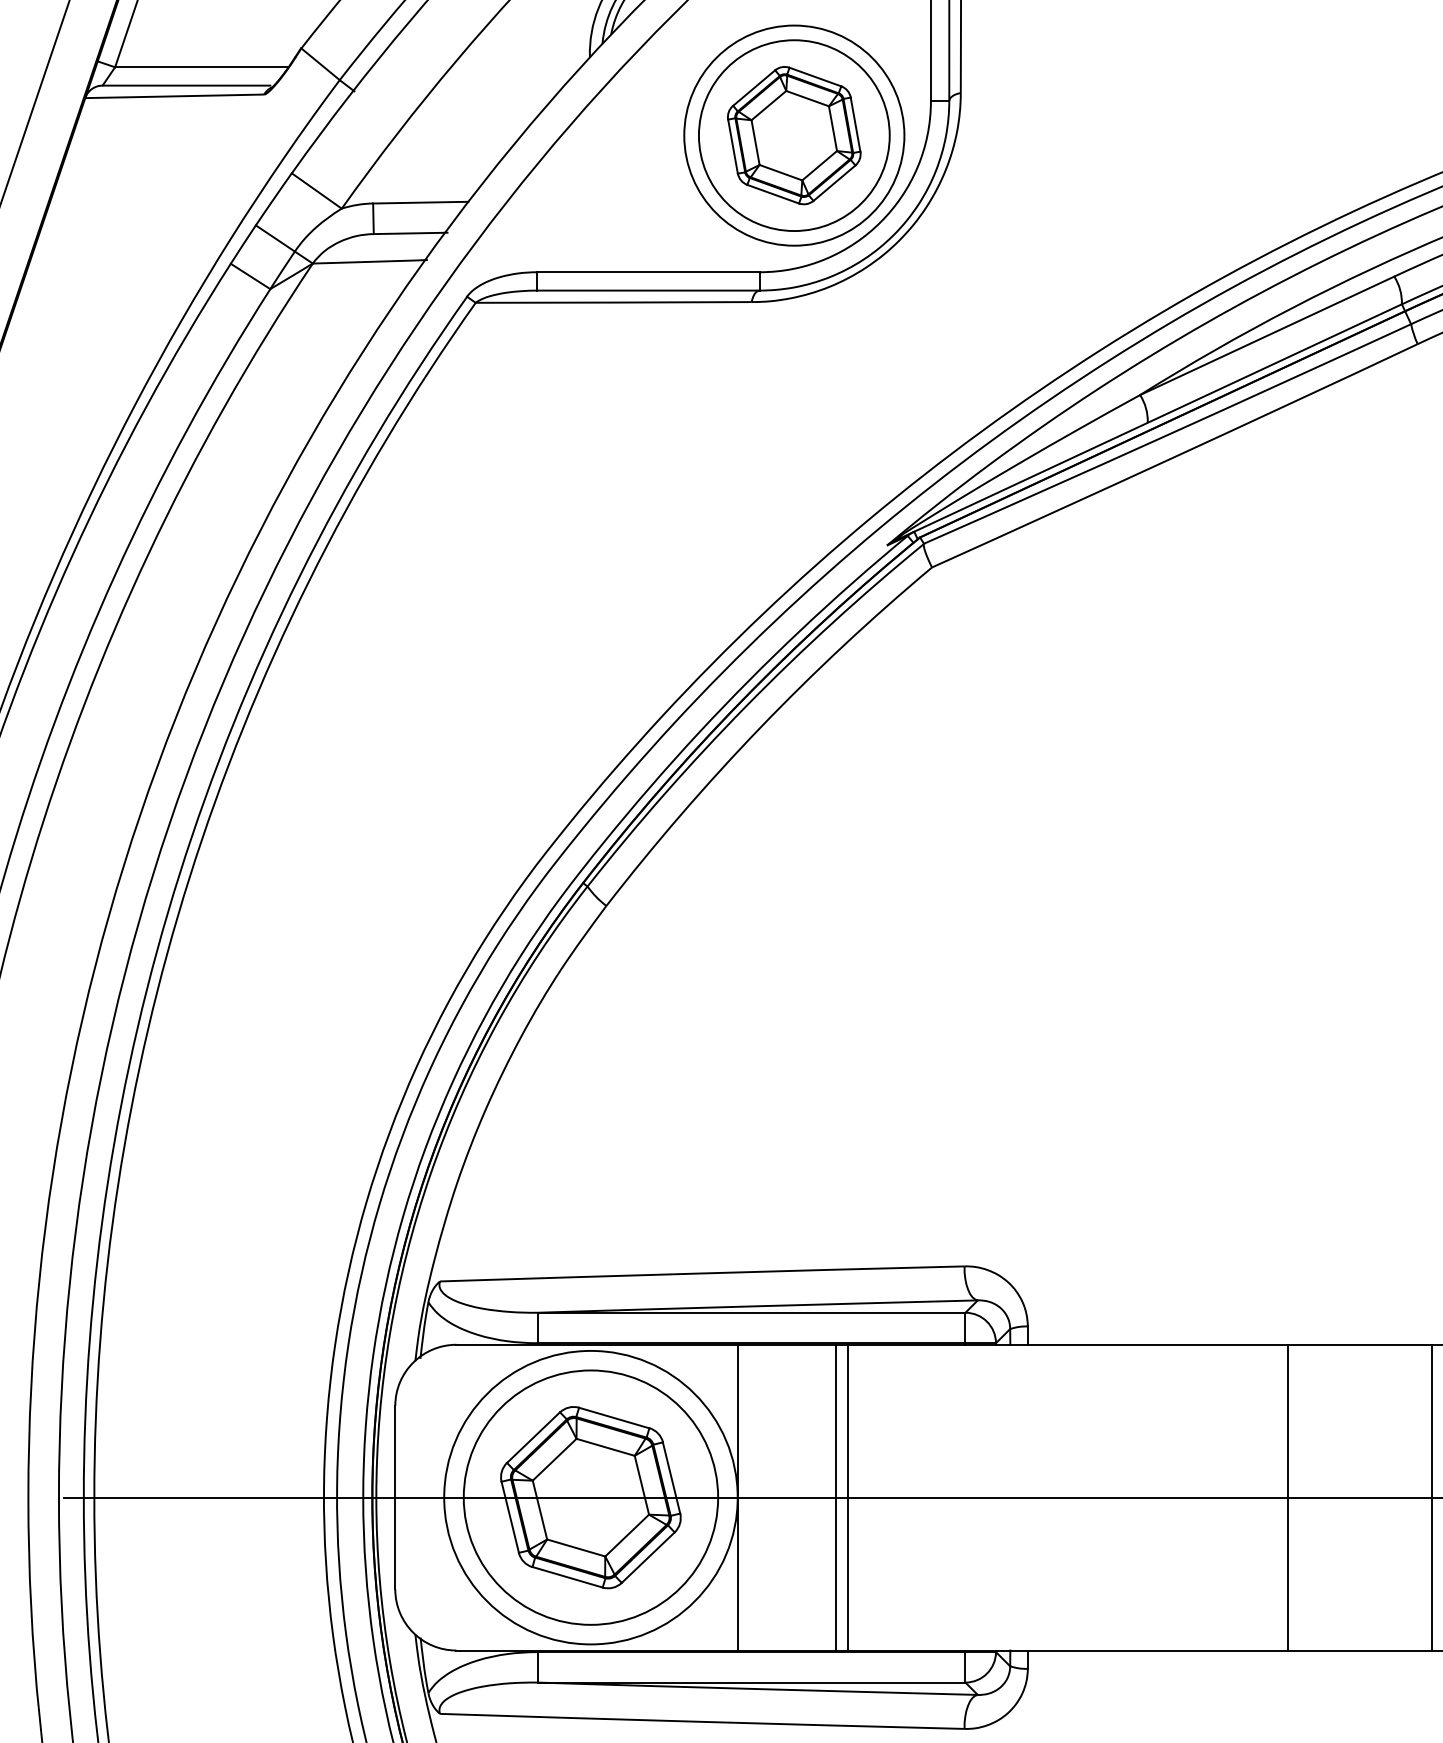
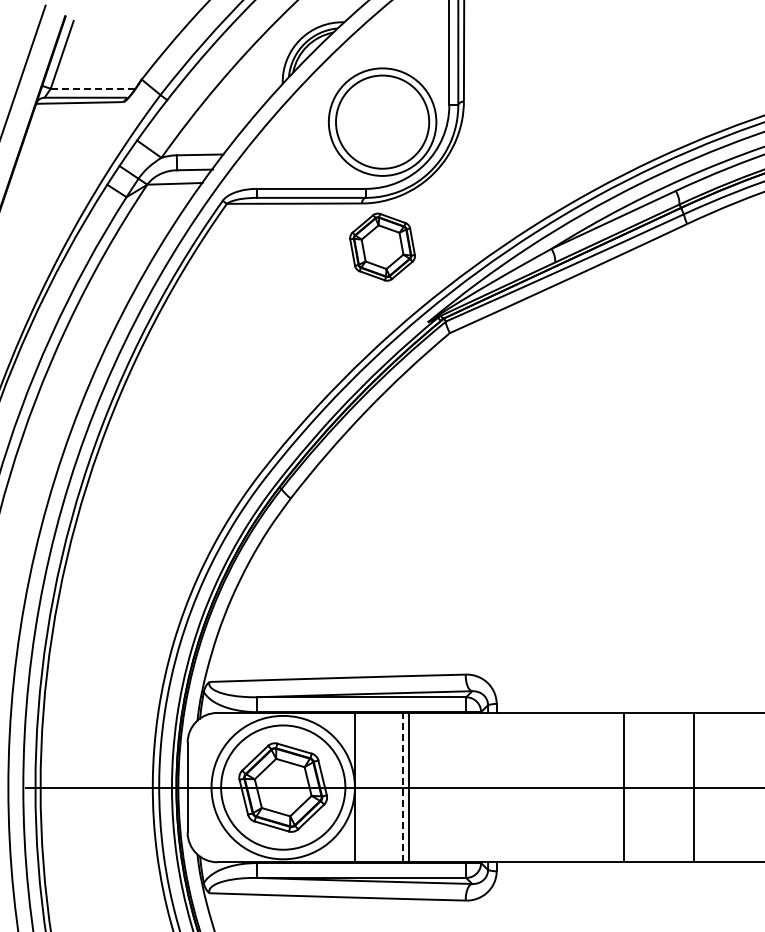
line: (202, 66) -> (93, 88), solid -> dashed
part: (794, 134) -> (382, 246), moved
line: (835, 1497) -> (402, 787), solid -> dashed

